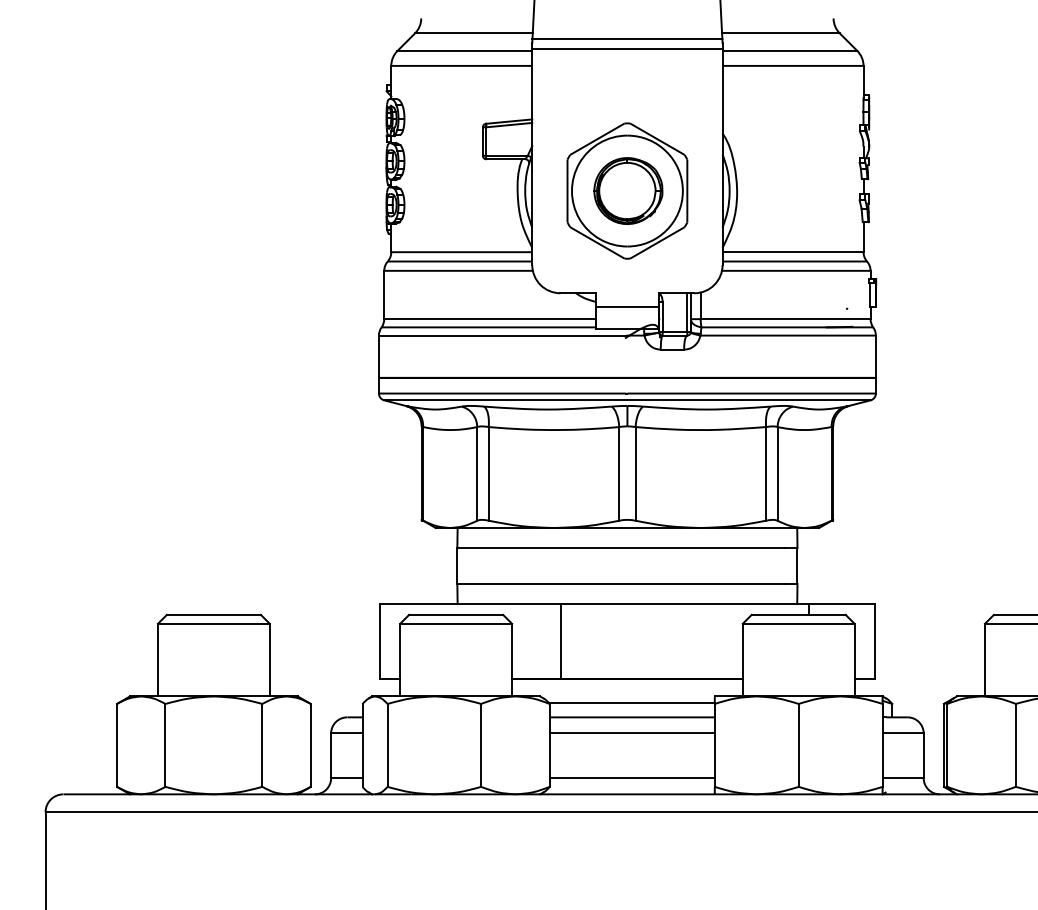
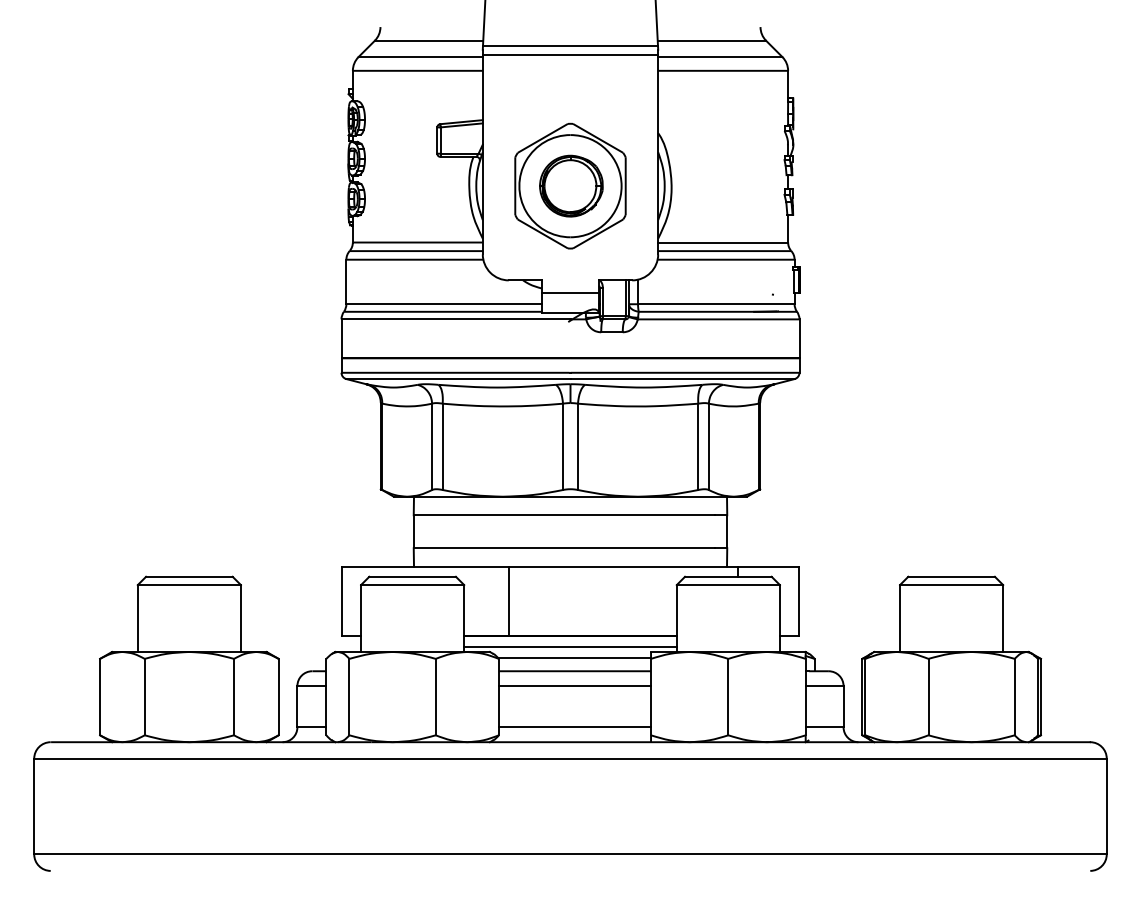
line: (627, 691) -> (570, 647), added

